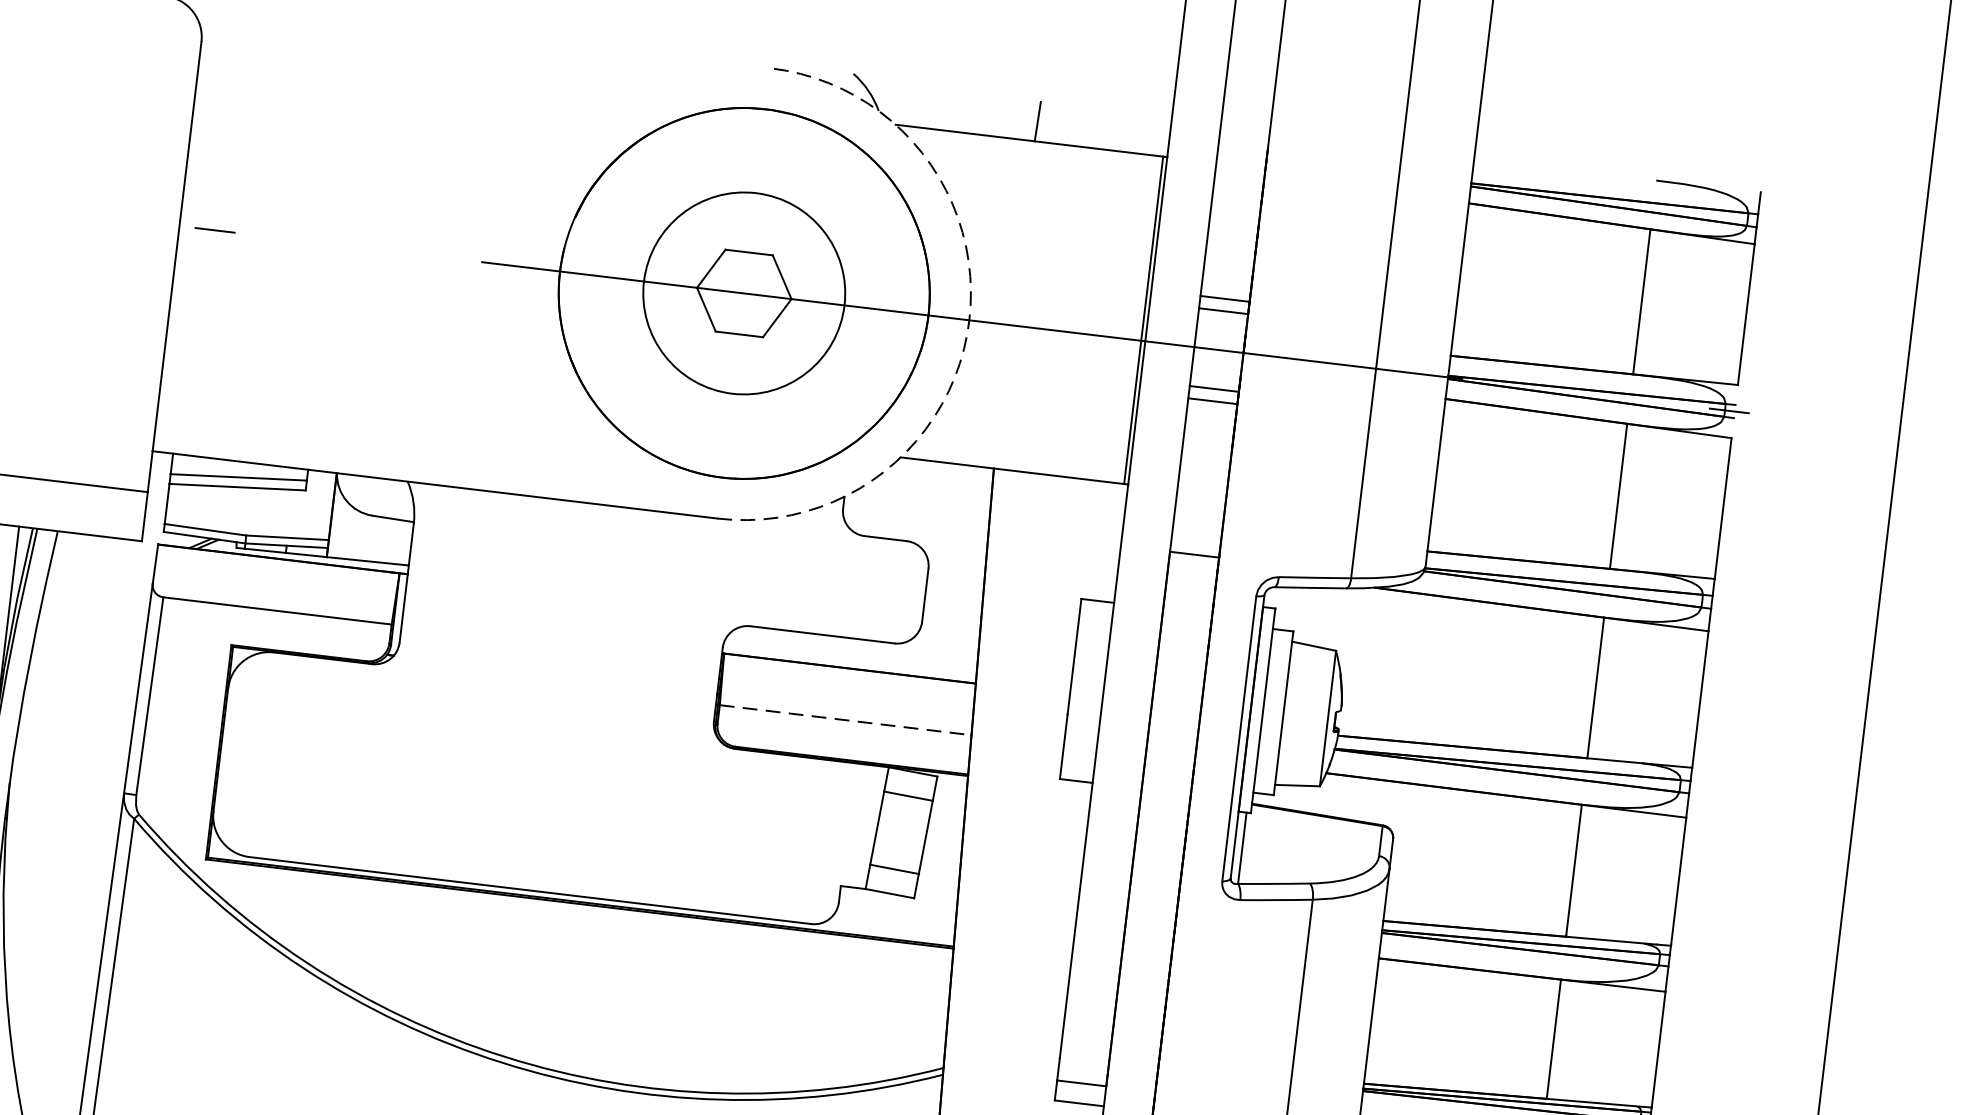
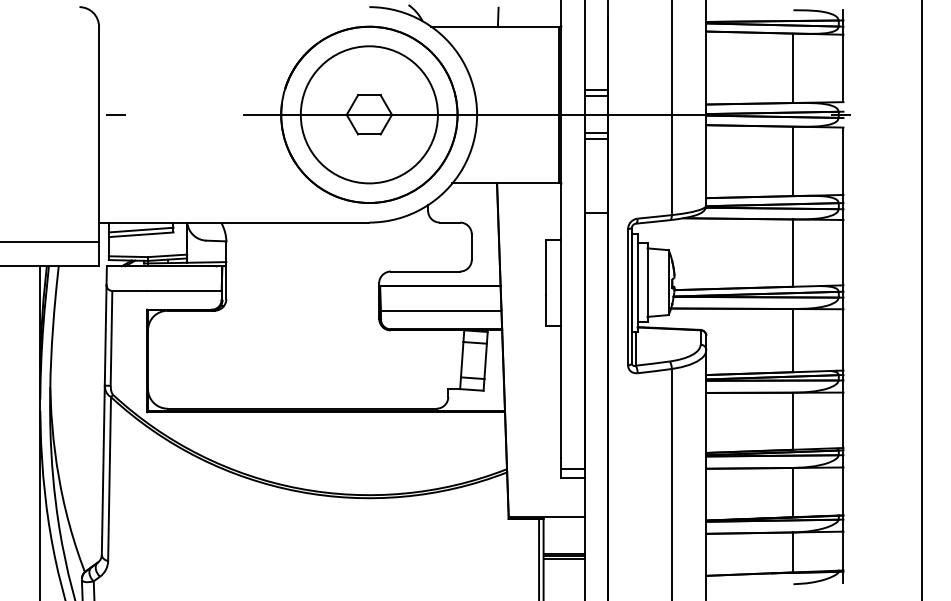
circle: (742, 292) -> (368, 114), size x1.43
arc: (970, 319) -> (477, 114), dashed -> solid
line: (846, 720) -> (441, 310), dashed -> solid

